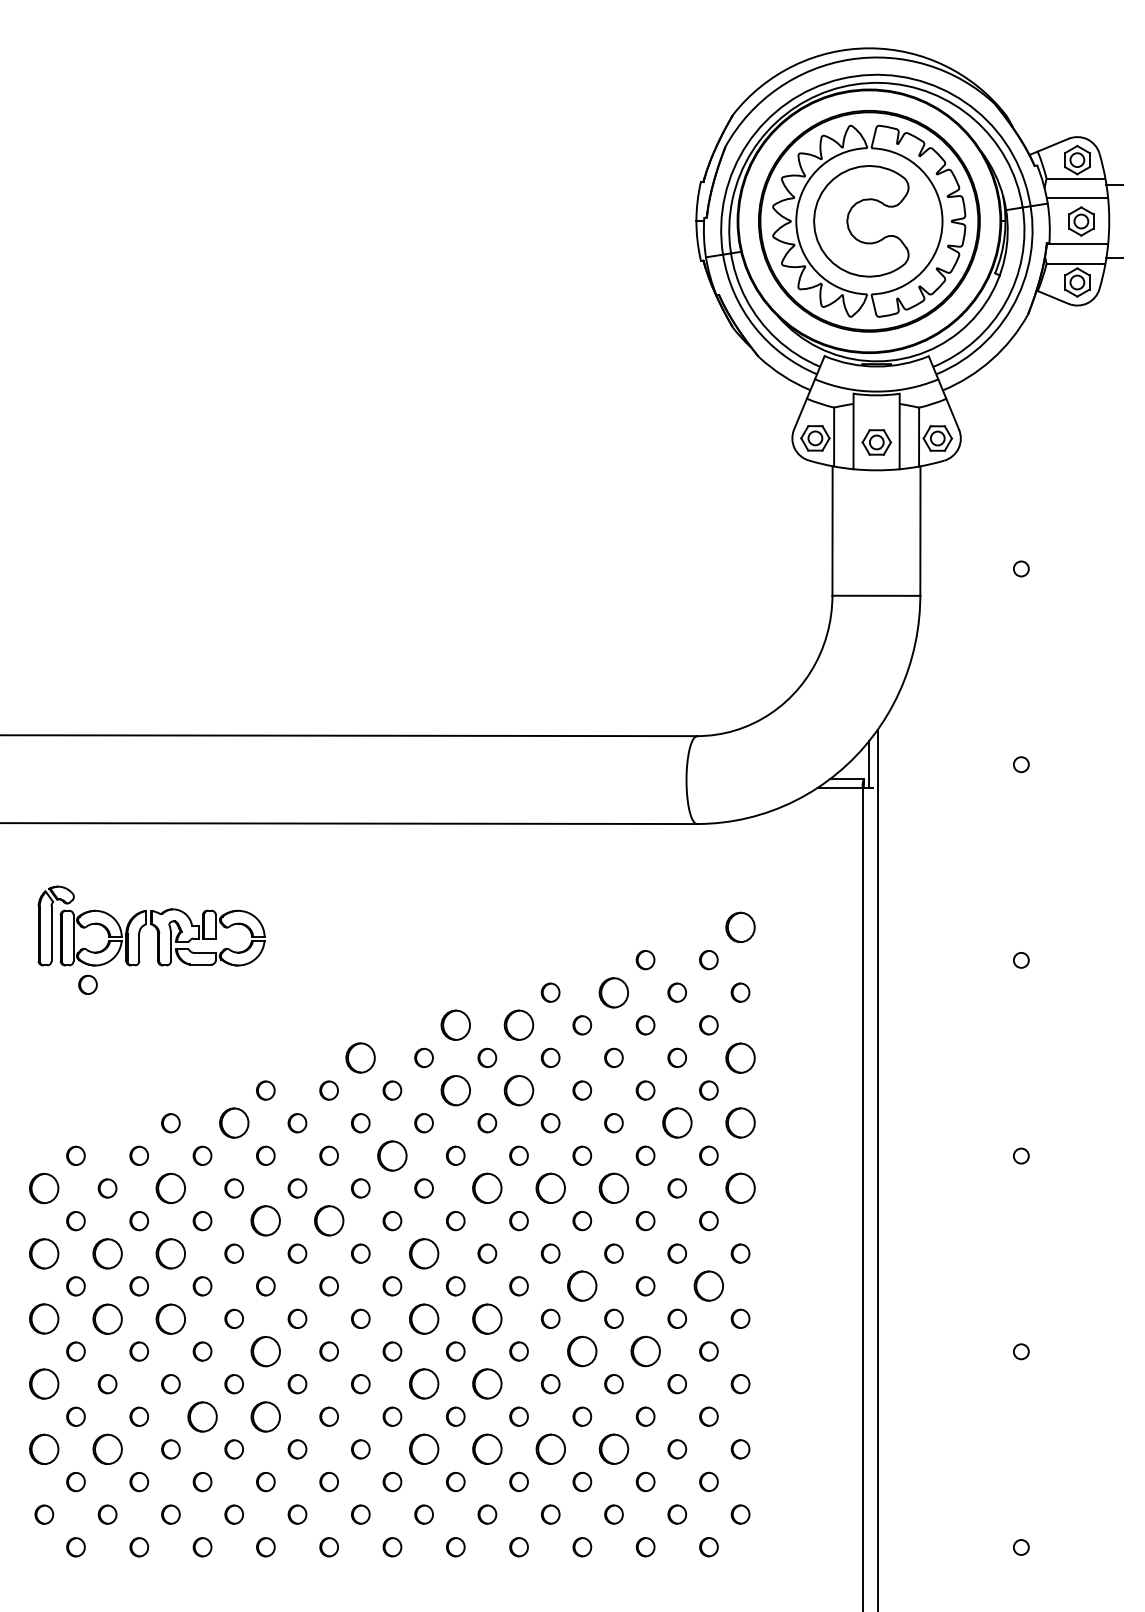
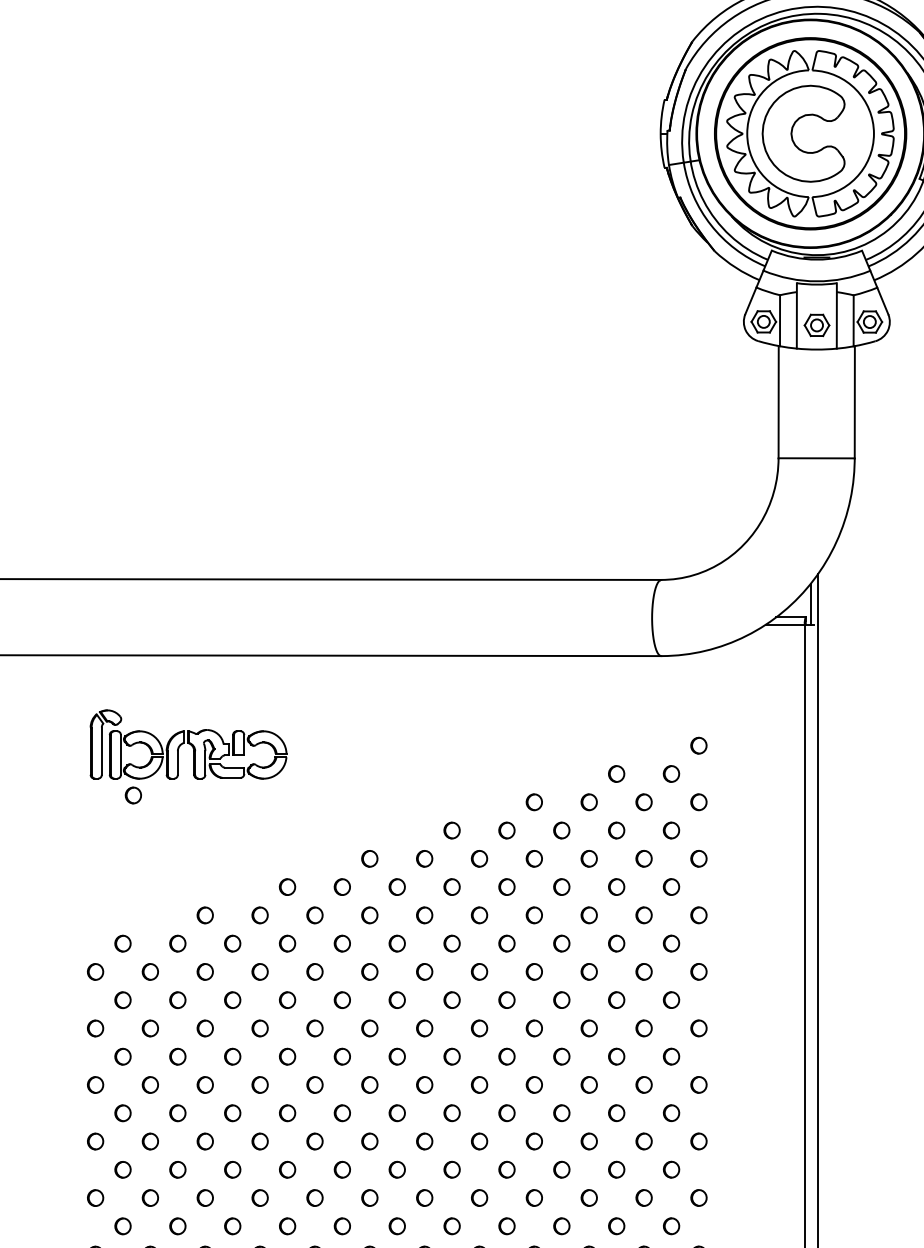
part: (740, 927) -> (698, 745), size x0.62
part: (613, 992) -> (588, 802), size x0.62
part: (455, 1025) -> (451, 830), size x0.62
part: (518, 1025) -> (506, 830), size x0.62
part: (360, 1057) -> (369, 858), size x0.62
part: (740, 1057) -> (698, 858), size x0.62
part: (455, 1090) -> (451, 887), size x0.62
part: (518, 1090) -> (506, 887), size x0.62
part: (233, 1123) -> (259, 915), size x0.62
part: (676, 1123) -> (643, 915), size x0.62
part: (740, 1123) -> (698, 915), size x0.62
part: (392, 1155) -> (397, 943), size x0.62
part: (44, 1188) -> (95, 971), size x0.62
part: (170, 1188) -> (204, 971), size x0.62
part: (487, 1188) -> (479, 971), size x0.62
part: (550, 1188) -> (534, 971), size x0.62
part: (613, 1188) -> (588, 971), size x0.62
part: (740, 1188) -> (698, 971), size x0.62
part: (265, 1221) -> (287, 1000), size x0.62
part: (328, 1221) -> (341, 1000), size x0.62
part: (44, 1253) -> (95, 1028), size x0.62
part: (107, 1253) -> (150, 1028), size x0.62
part: (170, 1253) -> (204, 1028), size x0.62
part: (423, 1253) -> (424, 1028), size x0.62
part: (582, 1286) -> (561, 1056), size x0.62
part: (708, 1286) -> (671, 1056), size x0.62
part: (44, 1318) -> (95, 1084), size x0.62
part: (107, 1318) -> (150, 1084), size x0.62
part: (170, 1318) -> (204, 1084), size x0.62
part: (423, 1318) -> (424, 1084), size x0.62
part: (487, 1318) -> (479, 1084), size x0.62
part: (265, 1351) -> (287, 1113), size x0.62
part: (582, 1351) -> (561, 1113), size x0.62
part: (645, 1351) -> (616, 1113), size x0.62
part: (44, 1384) -> (95, 1141), size x0.62
part: (423, 1384) -> (424, 1141), size x0.62
part: (487, 1384) -> (479, 1141), size x0.62
part: (202, 1416) -> (232, 1169), size x0.62
part: (265, 1416) -> (287, 1169), size x0.62
part: (44, 1449) -> (95, 1198), size x0.62
part: (107, 1449) -> (150, 1198), size x0.62
part: (423, 1449) -> (424, 1198), size x0.62
part: (487, 1449) -> (479, 1198), size x0.62
part: (550, 1449) -> (534, 1198), size x0.62
part: (613, 1449) -> (588, 1198), size x0.62

